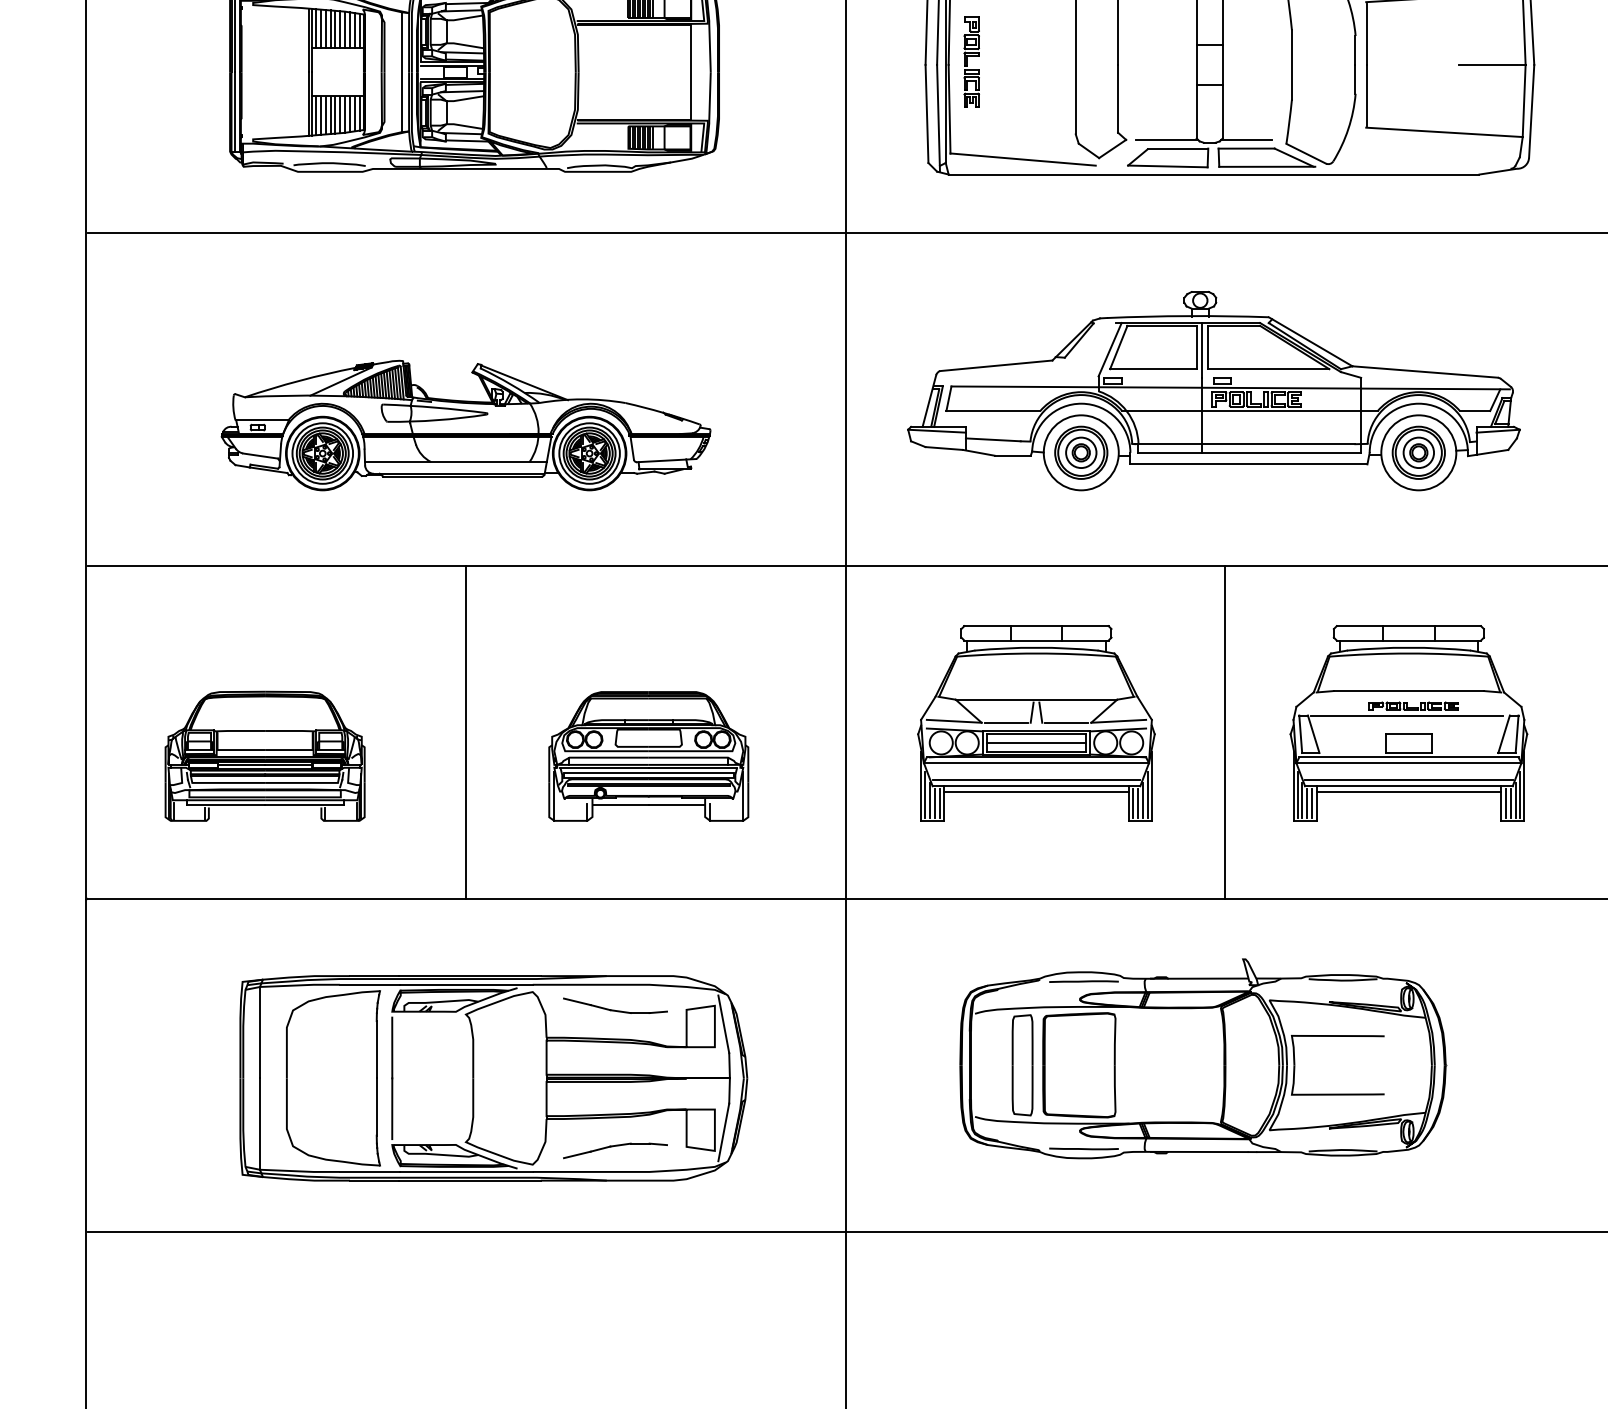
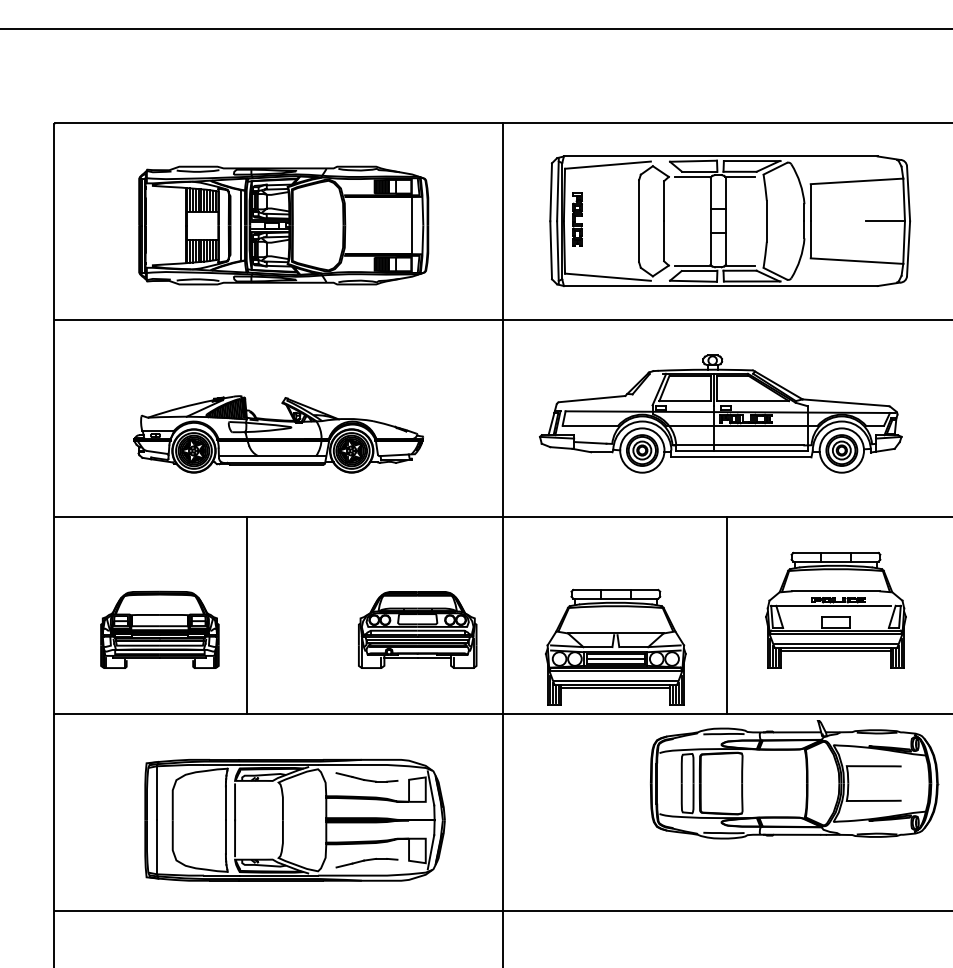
part: (1035, 721) -> (615, 646), moved
line: (465, 731) -> (246, 615), moved
part: (648, 755) -> (417, 629), moved
part: (1203, 1058) -> (794, 779), moved

